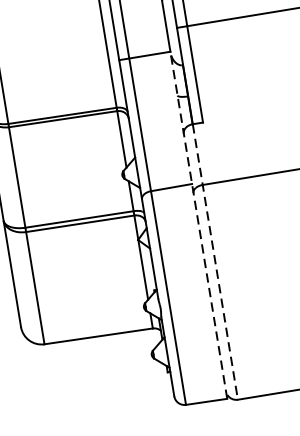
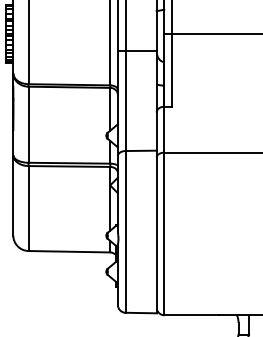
line: (198, 224) -> (156, 181), dashed -> solid
line: (215, 262) -> (164, 211), dashed -> solid

